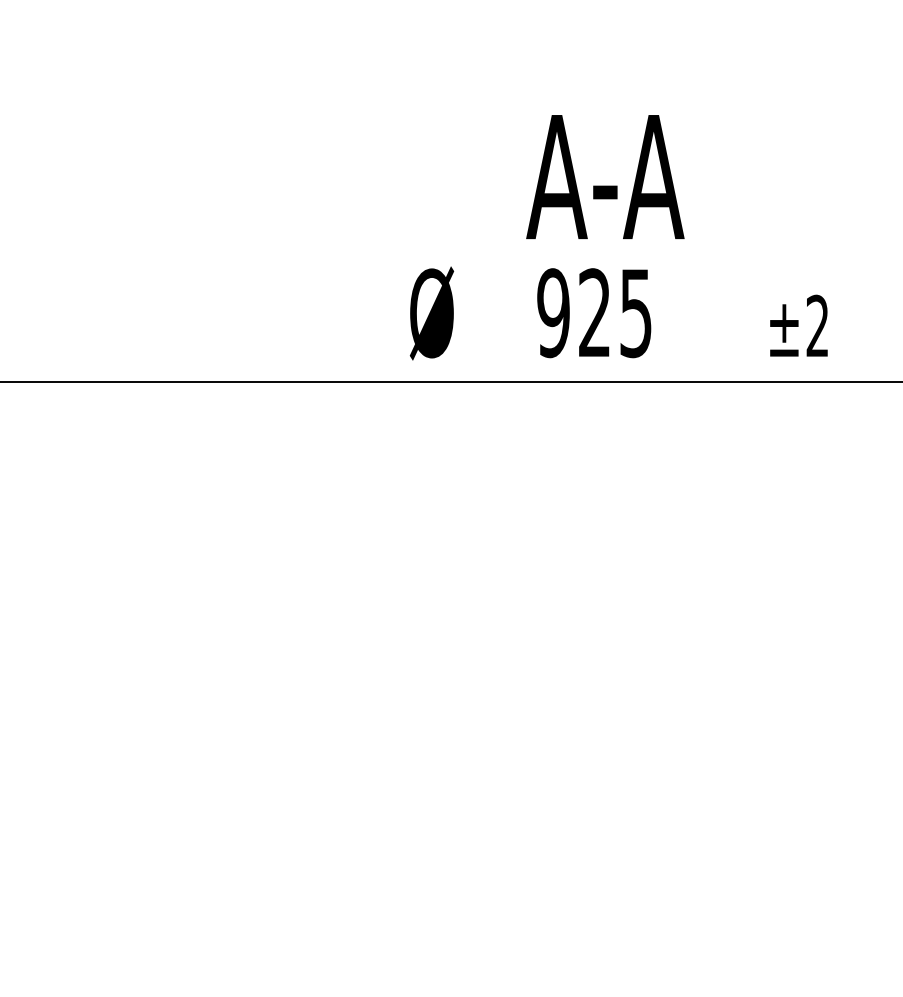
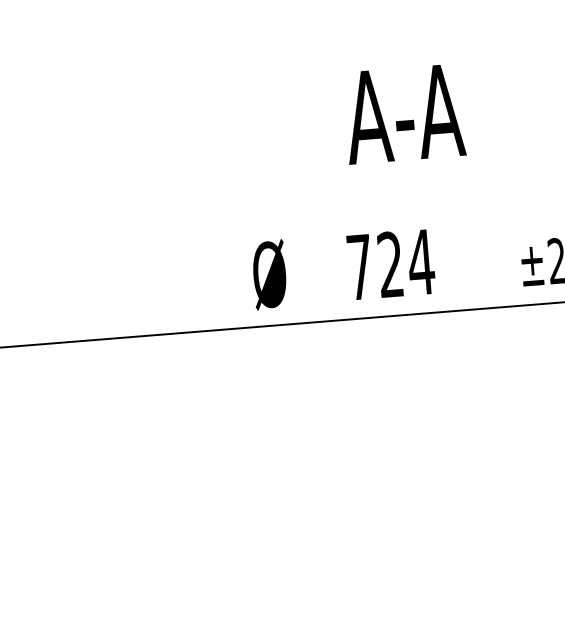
text: (605, 176) -> (404, 113), moved
text: (595, 313) -> (391, 265), 925 -> 724

